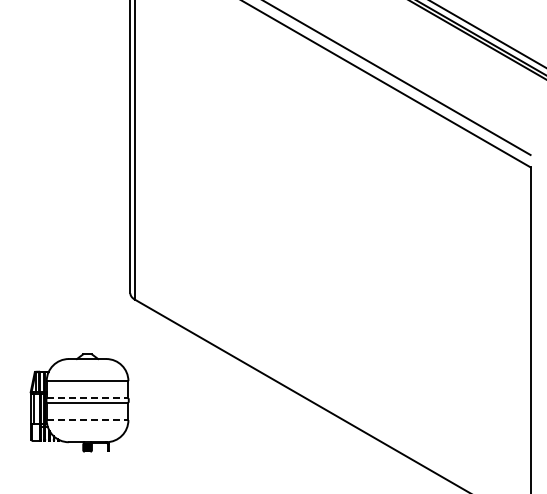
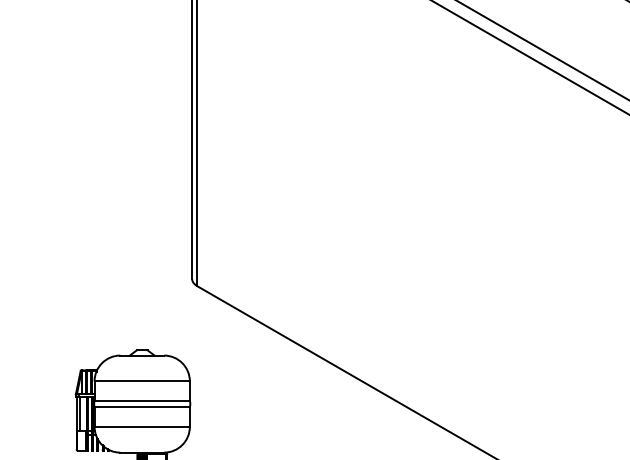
line: (87, 398) -> (142, 401), dashed -> solid
line: (87, 420) -> (142, 427), dashed -> solid

